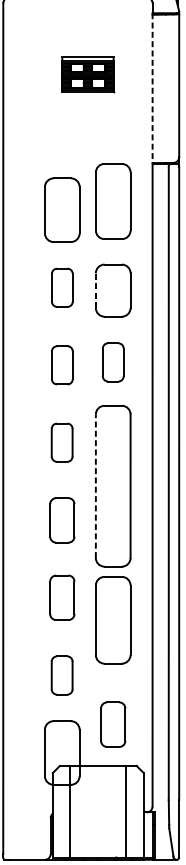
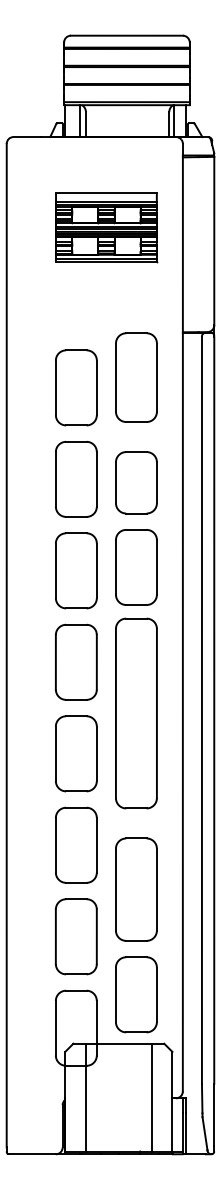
part: (87, 74) -> (106, 227), size x1.67
line: (152, 88) -> (182, 244), dashed -> solid
part: (62, 287) -> (76, 479), size x1.67
line: (95, 290) -> (115, 482), dashed -> solid
part: (113, 362) -> (136, 567), size x1.67
part: (62, 364) -> (76, 570), size x1.67
part: (61, 442) -> (75, 661), size x1.67
line: (95, 486) -> (115, 713), dashed -> solid
part: (62, 520) -> (76, 753), size x1.43
part: (62, 597) -> (76, 844), size x1.43
part: (113, 620) -> (136, 889), moved
part: (61, 675) -> (75, 936), size x1.67
part: (113, 724) -> (136, 994), size x1.43

